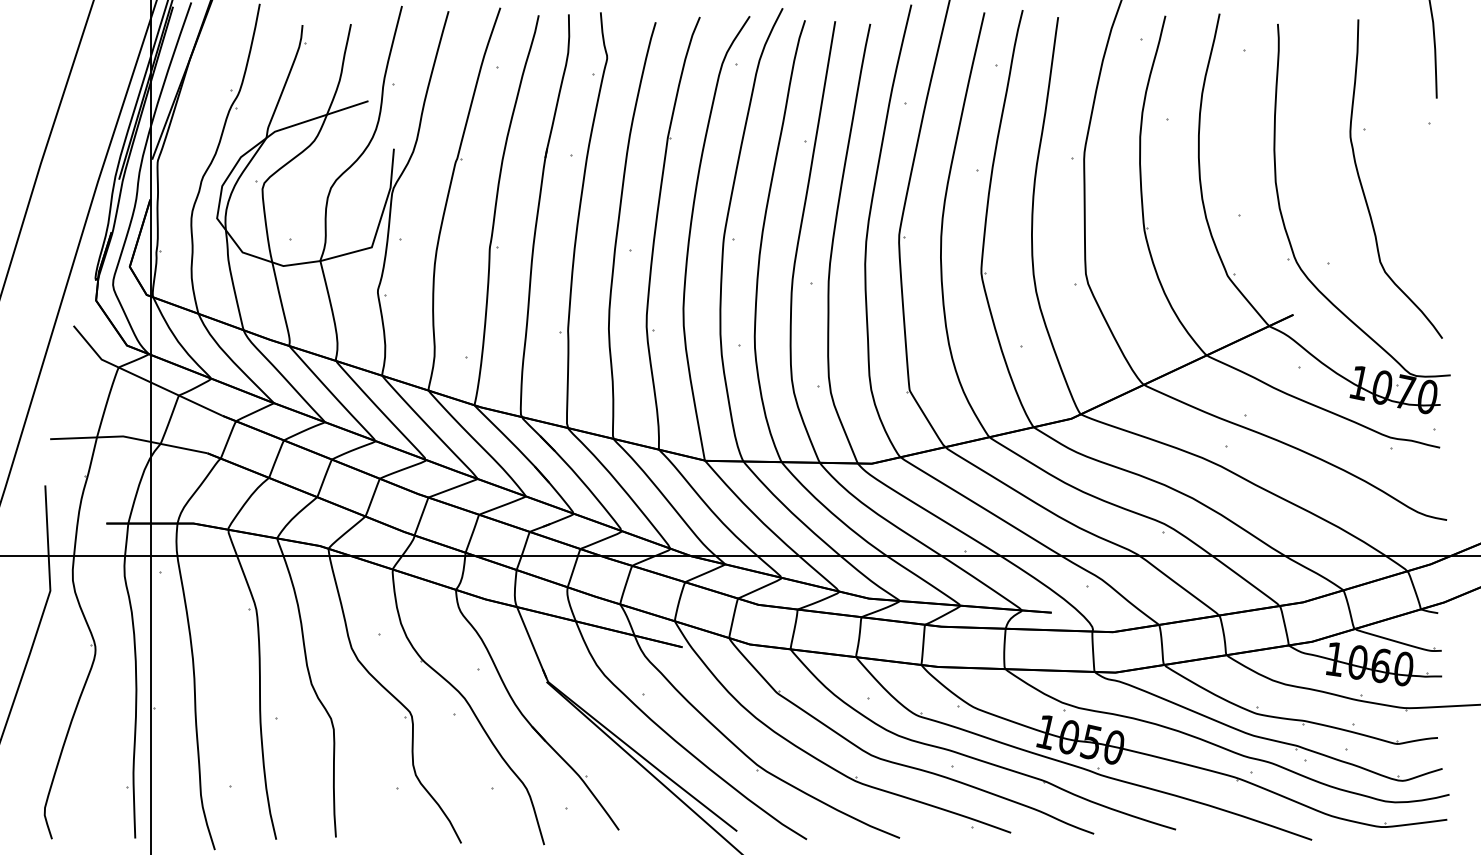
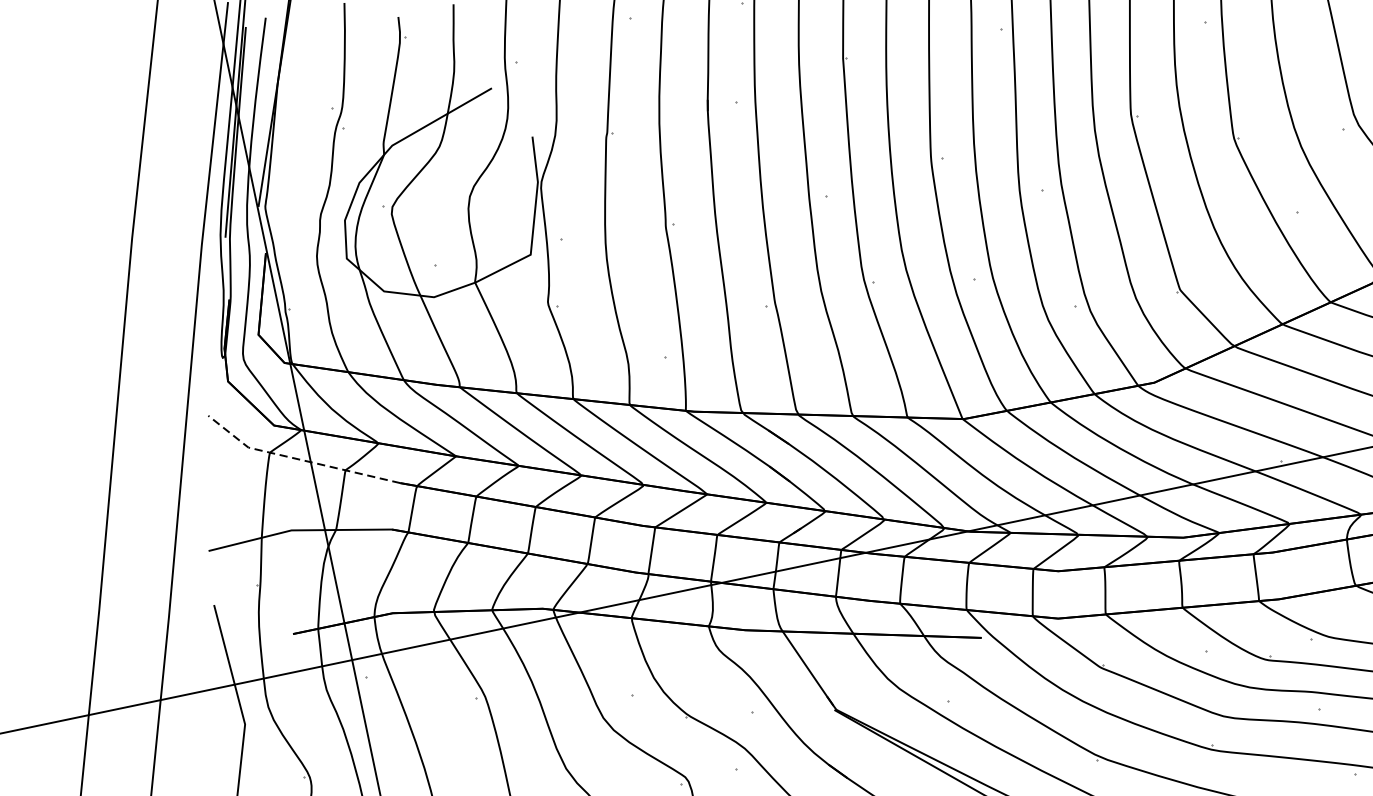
line: (141, 378) -> (298, 459), solid -> dashed

